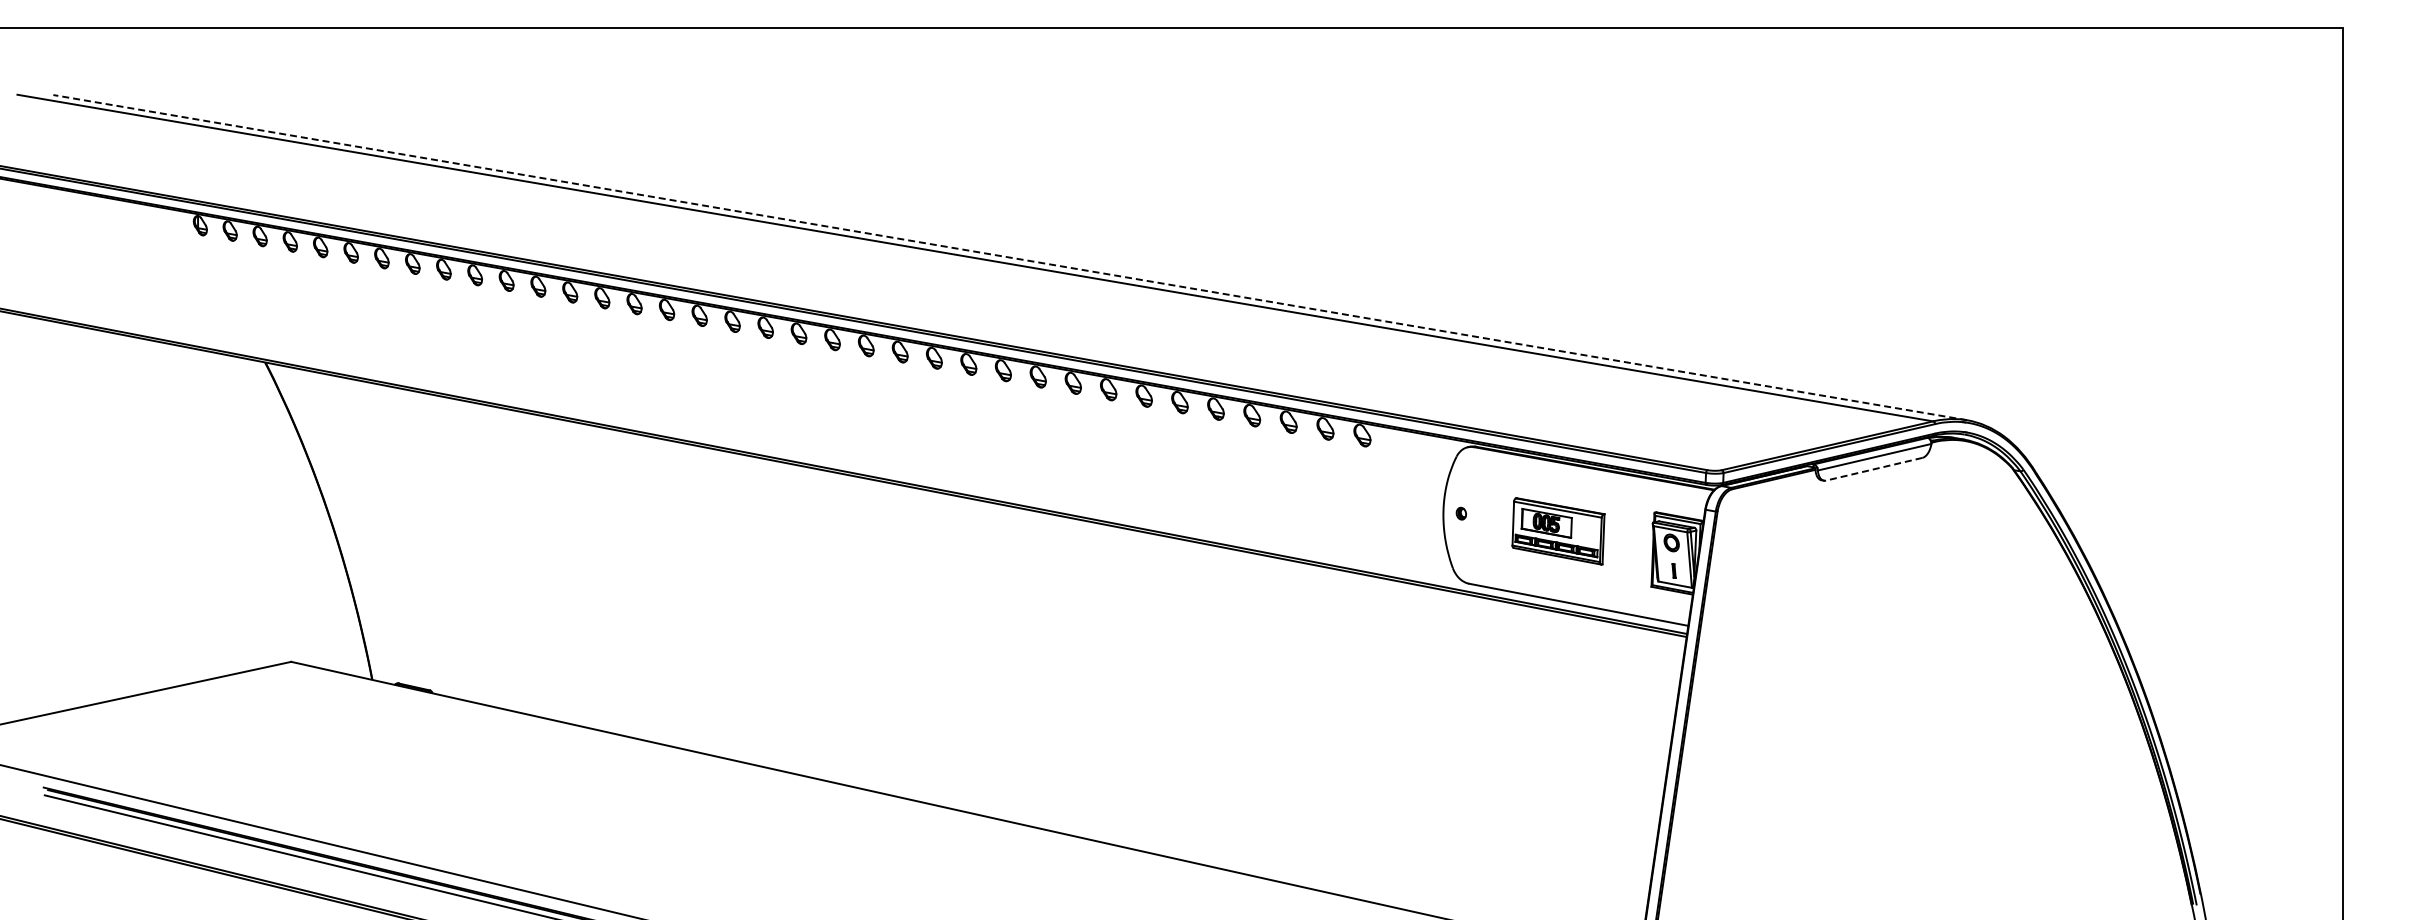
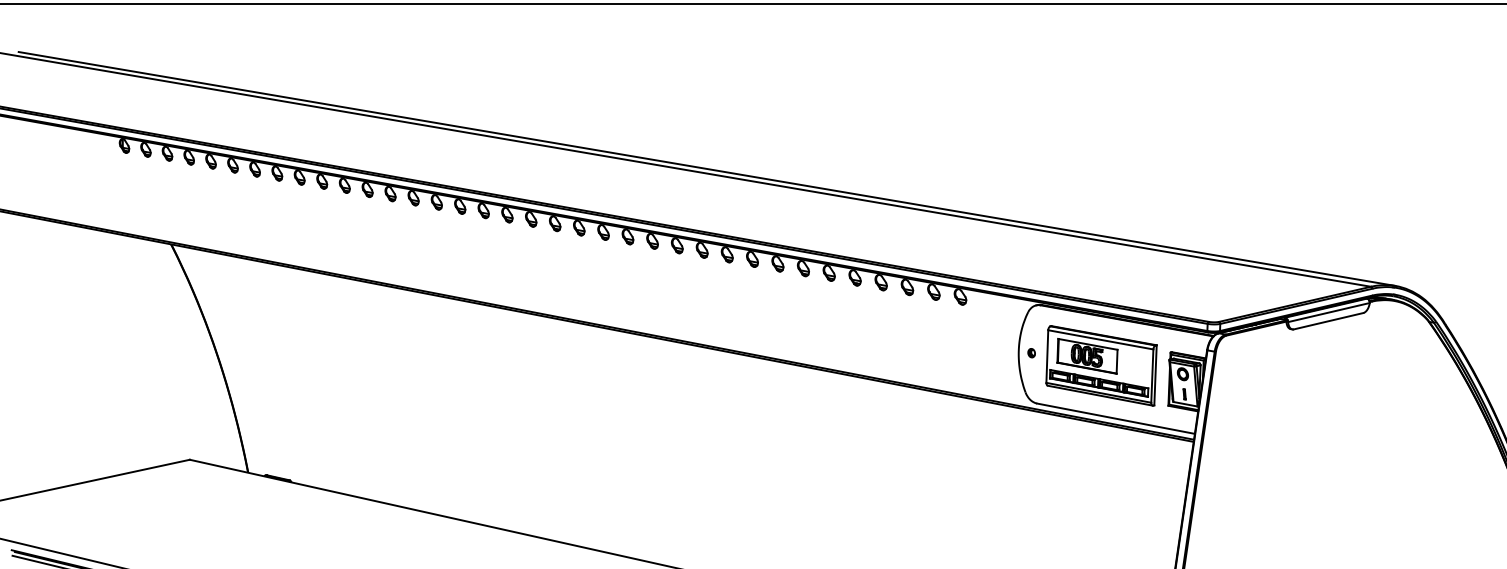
line: (1010, 257) -> (707, 168), dashed -> solid
line: (1874, 469) -> (1328, 321), dashed -> solid
part: (1558, 531) -> (1101, 365), size x1.67

